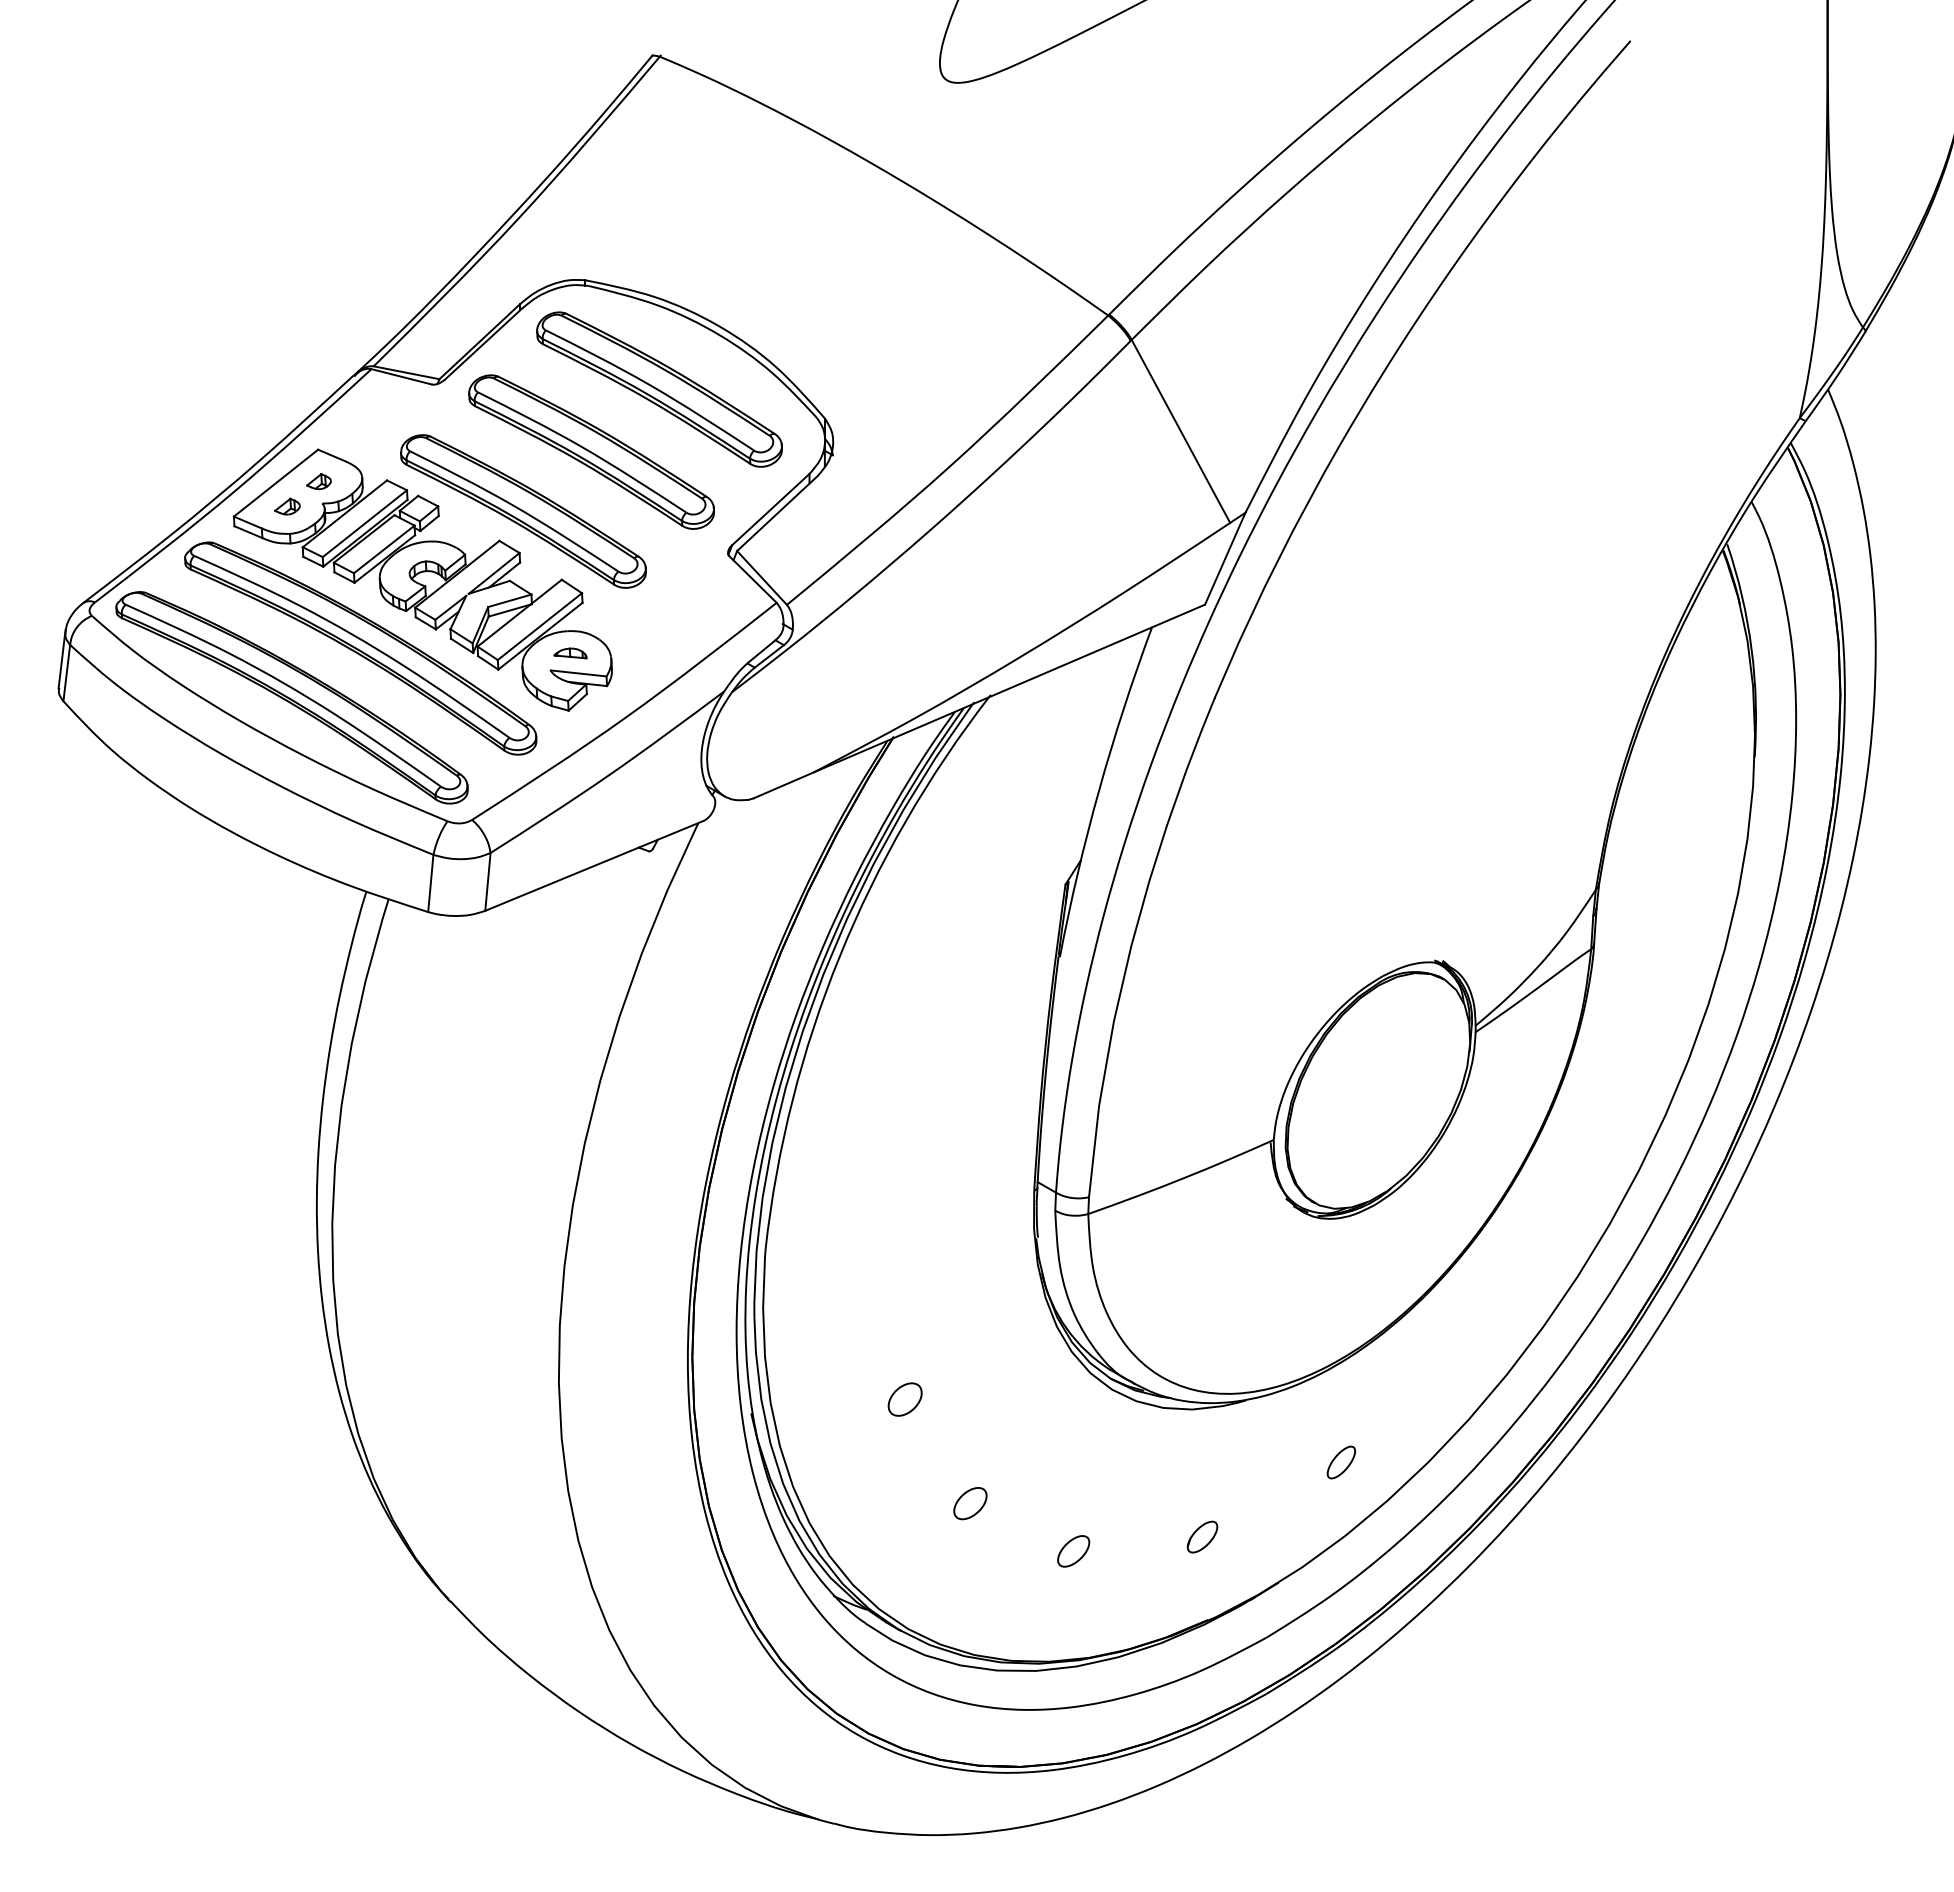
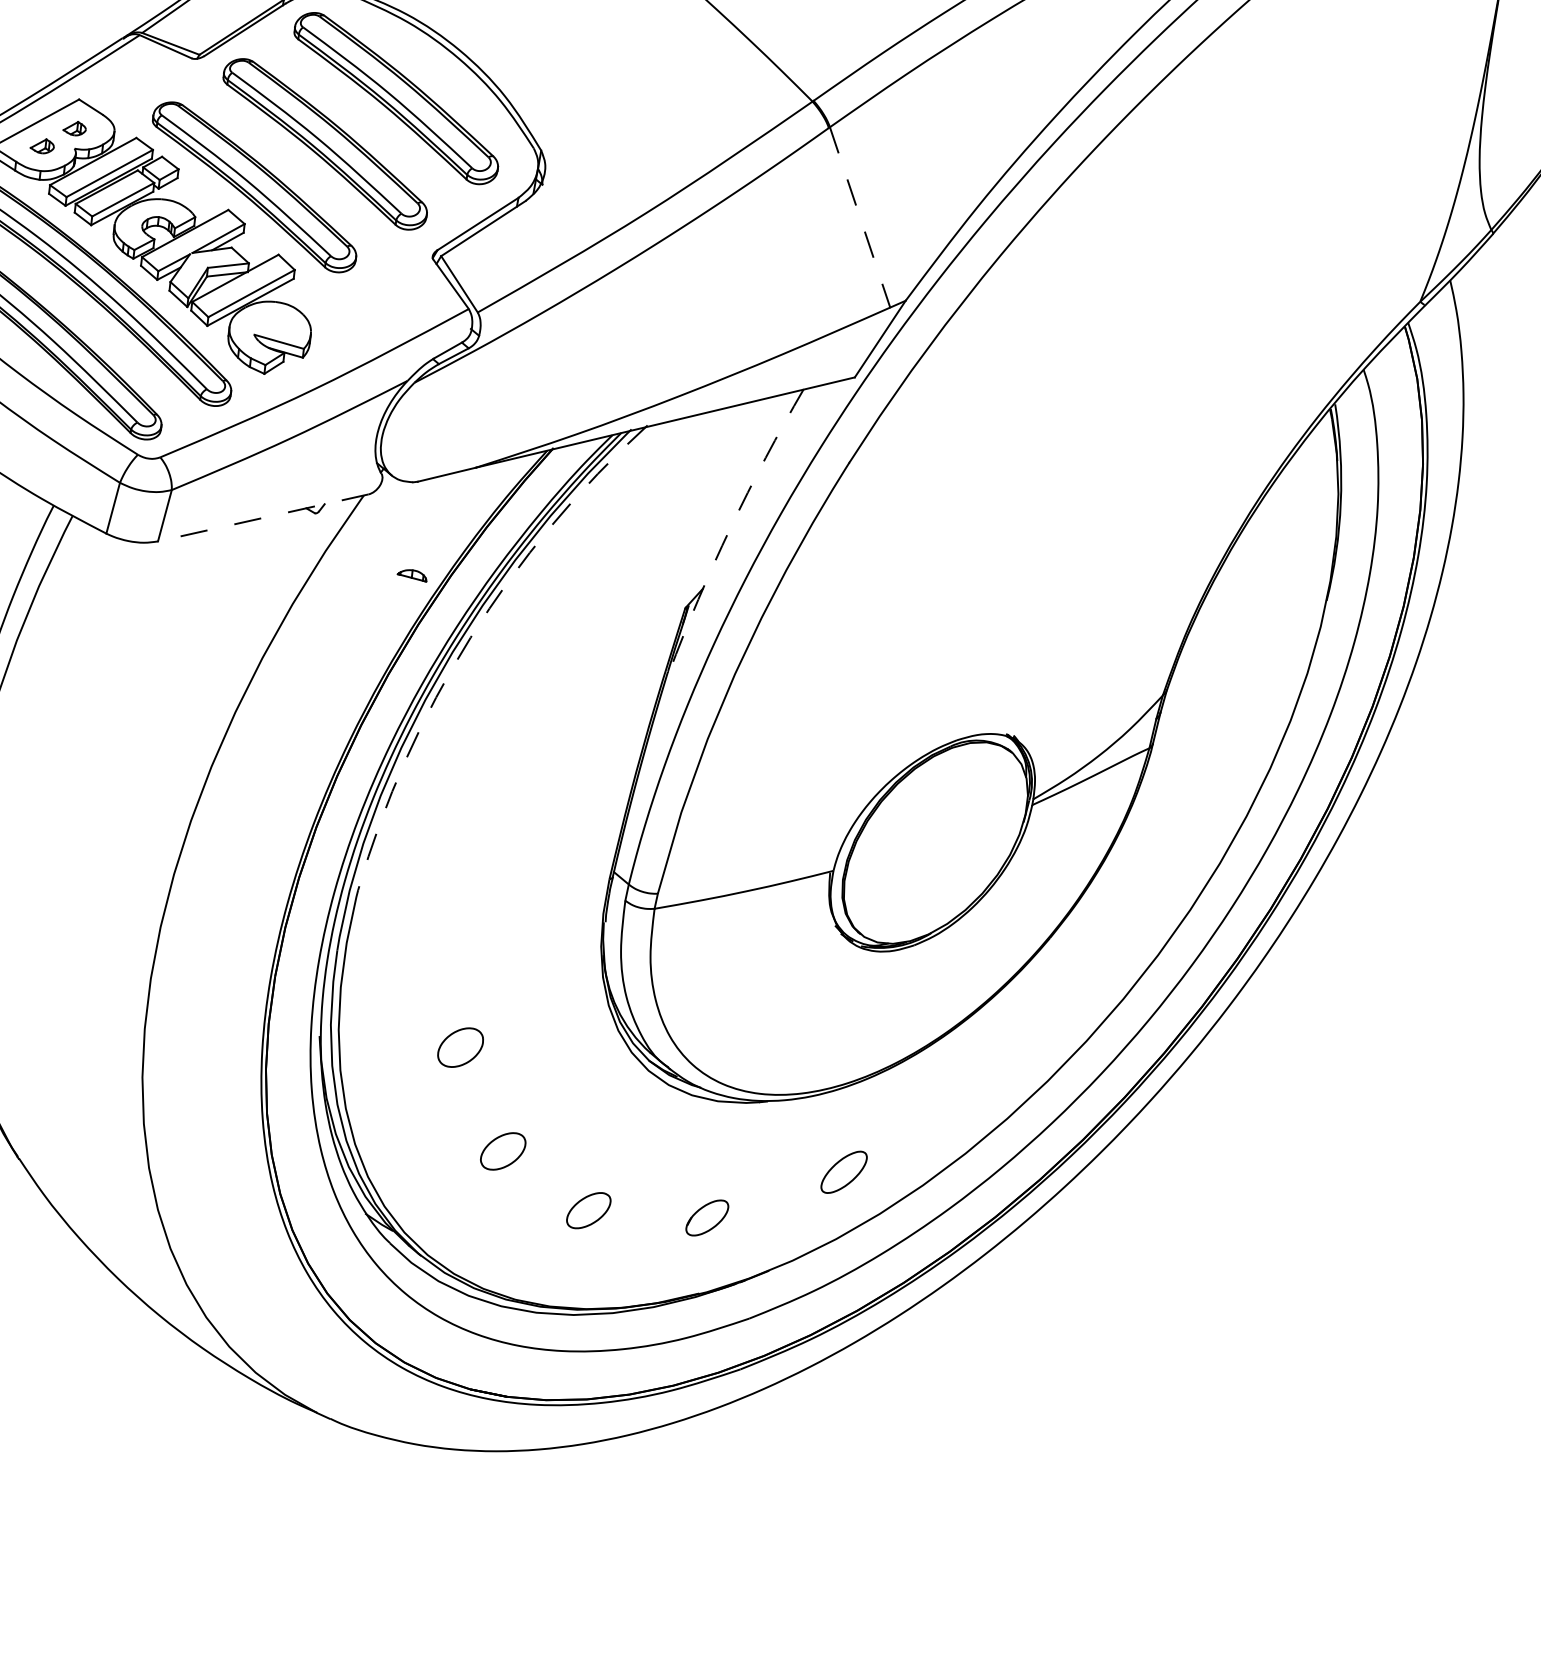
line: (1180, 431) -> (859, 217), solid -> dashed
part: (570, 653) -> (412, 574), moved
arc: (1099, 790) -> (730, 528), solid -> dashed
line: (594, 865) -> (263, 517), solid -> dashed
arc: (839, 956) -> (470, 637), solid -> dashed
part: (904, 1399) -> (459, 1047), size x1.4
part: (1341, 1462) -> (844, 1172), size x1.6
part: (970, 1503) -> (503, 1151), size x1.4
part: (1202, 1536) -> (707, 1217), size x1.4
part: (1073, 1551) -> (588, 1210), size x1.4

